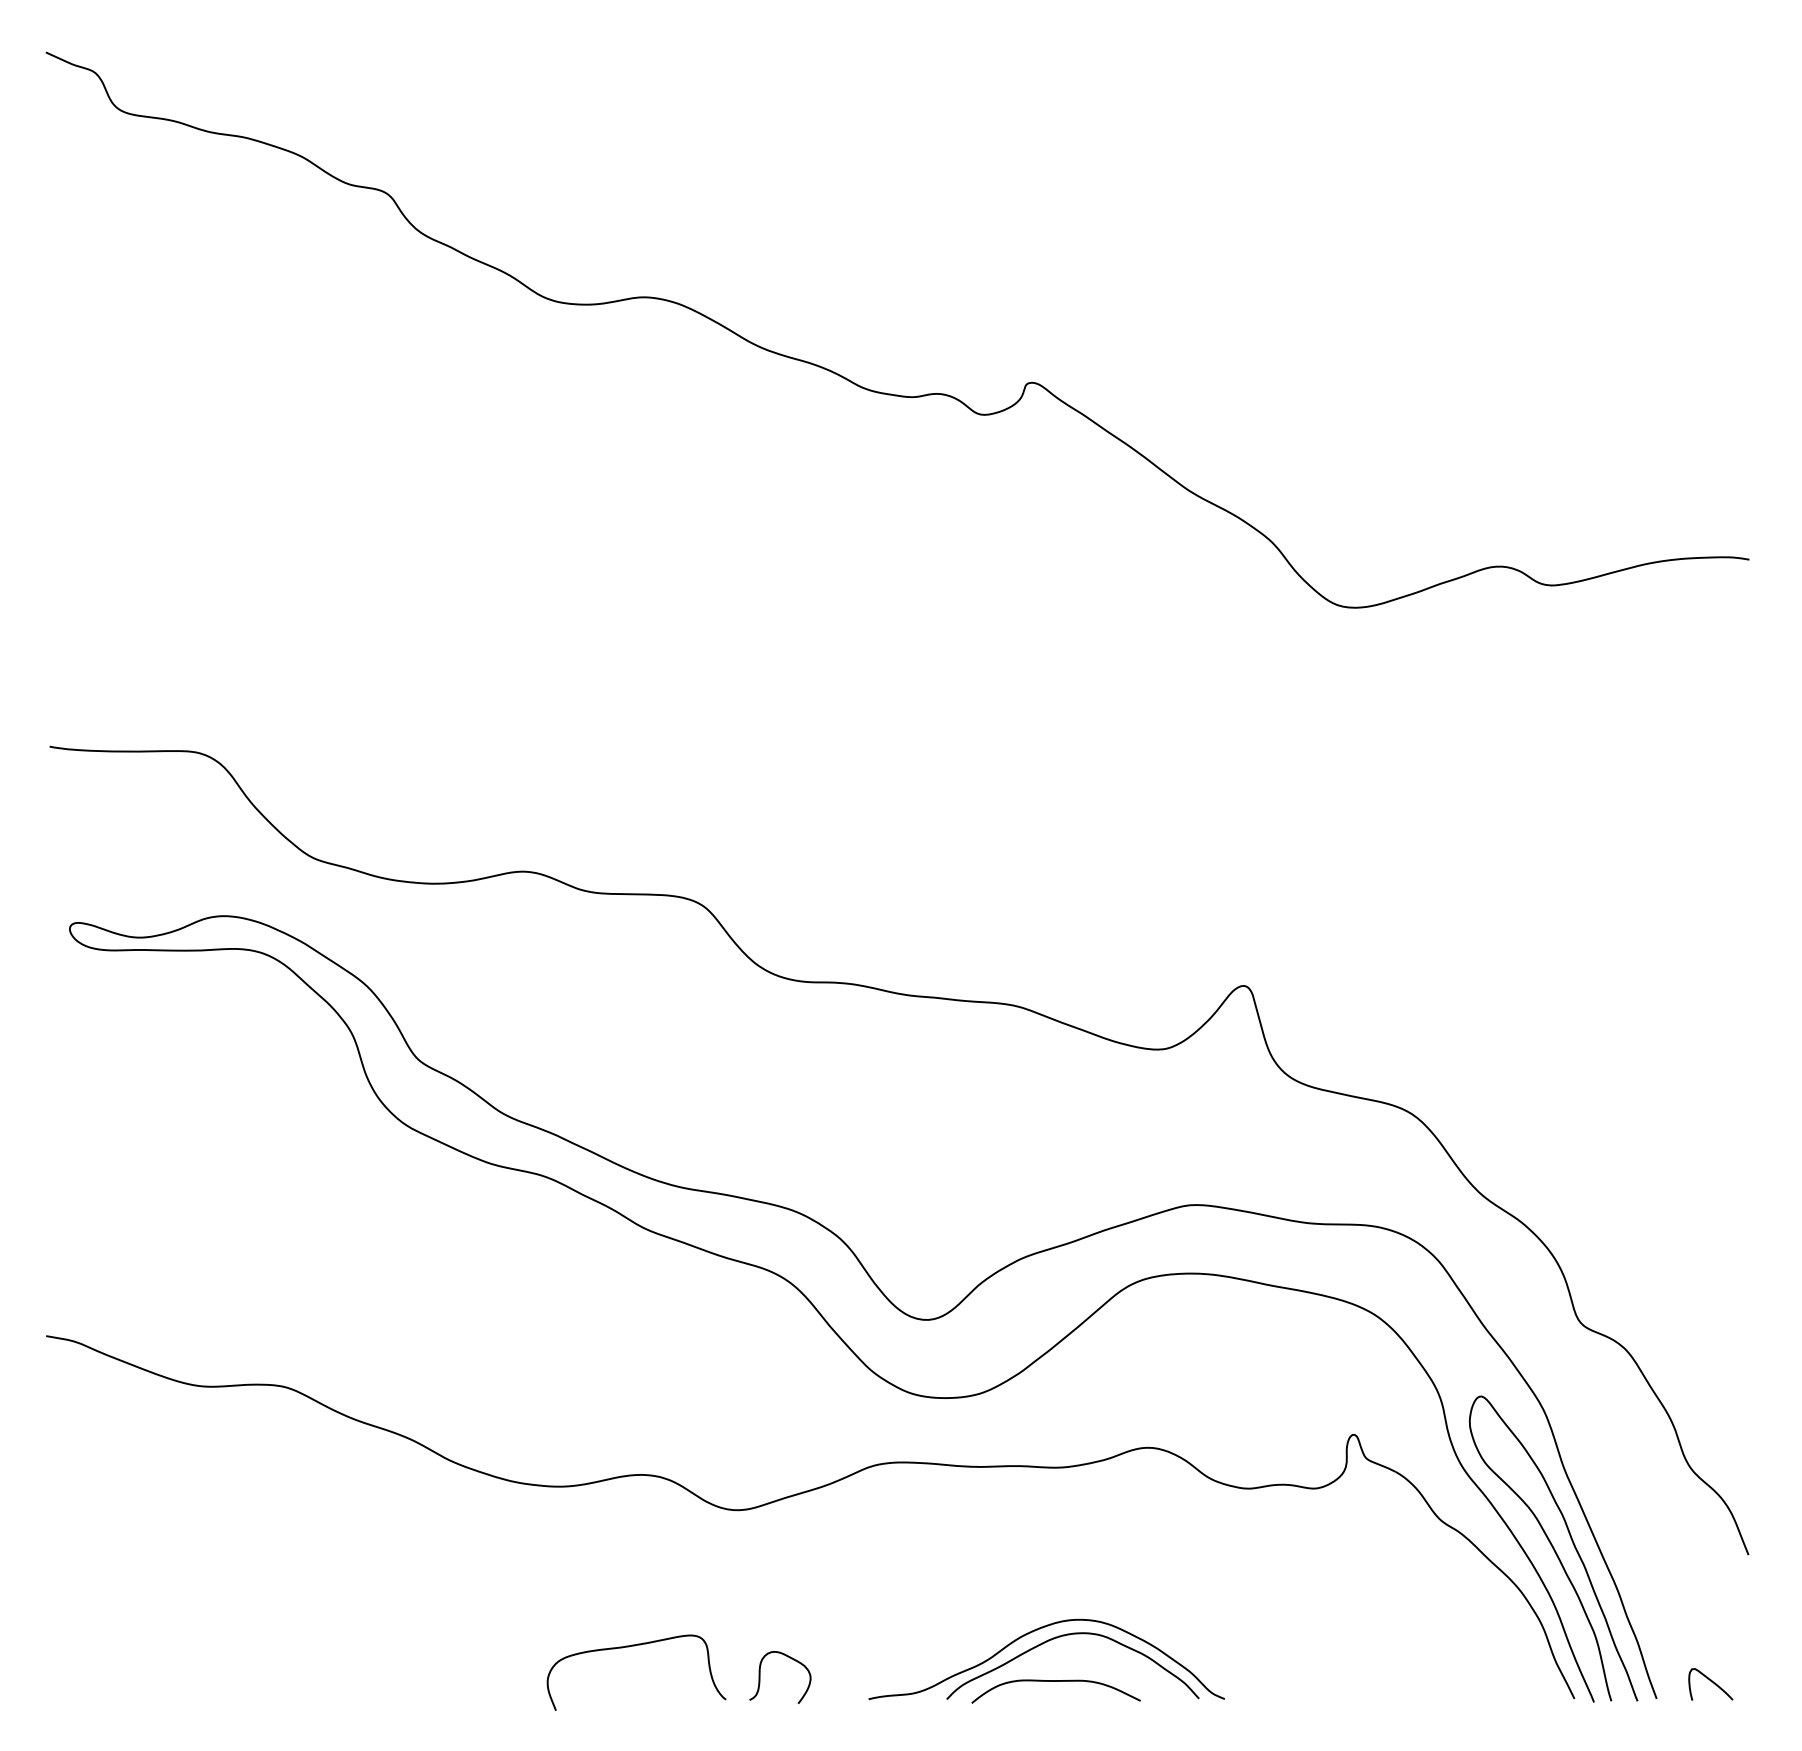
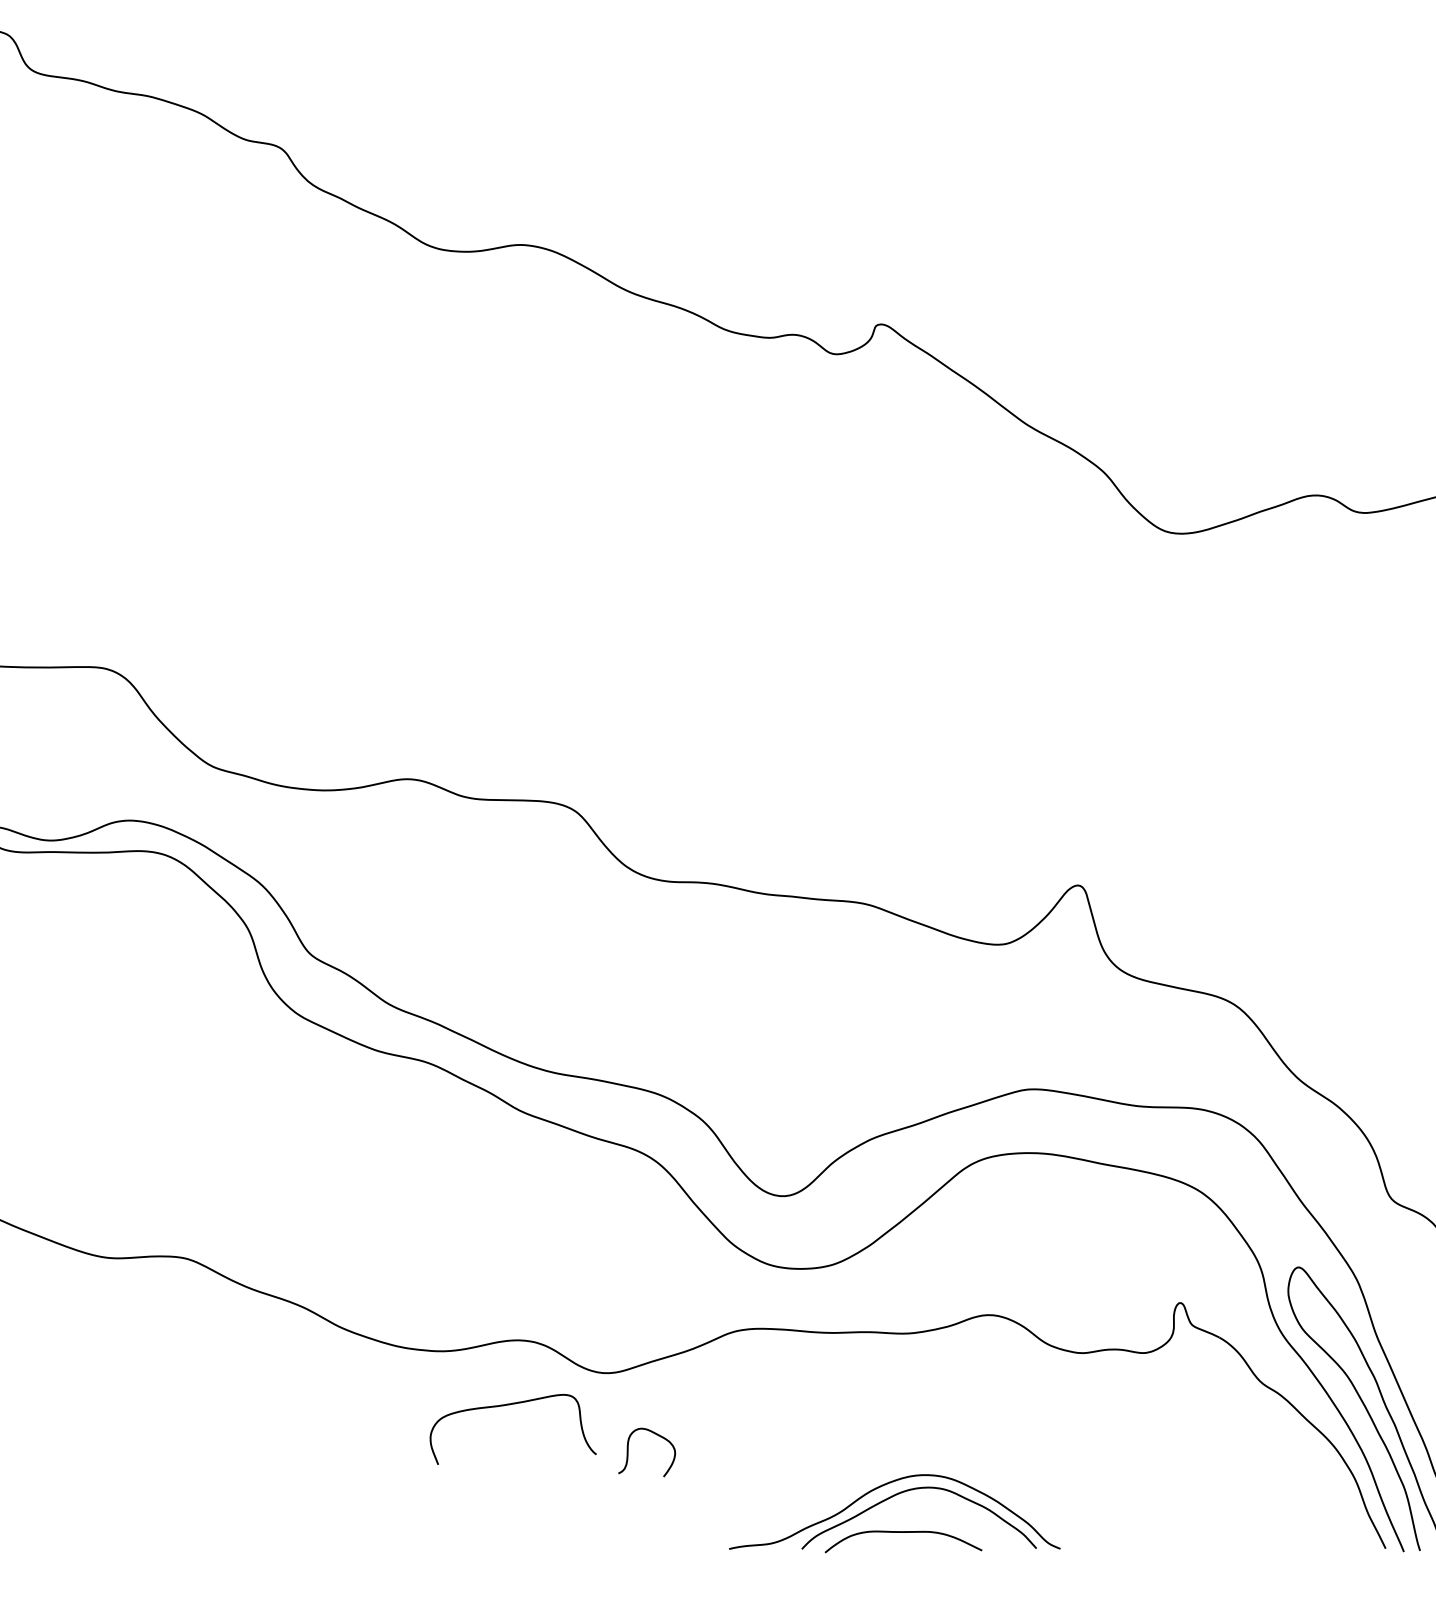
curve: (629, 1647) -> (506, 1406), moved
curve: (760, 1677) -> (628, 1452), moved

